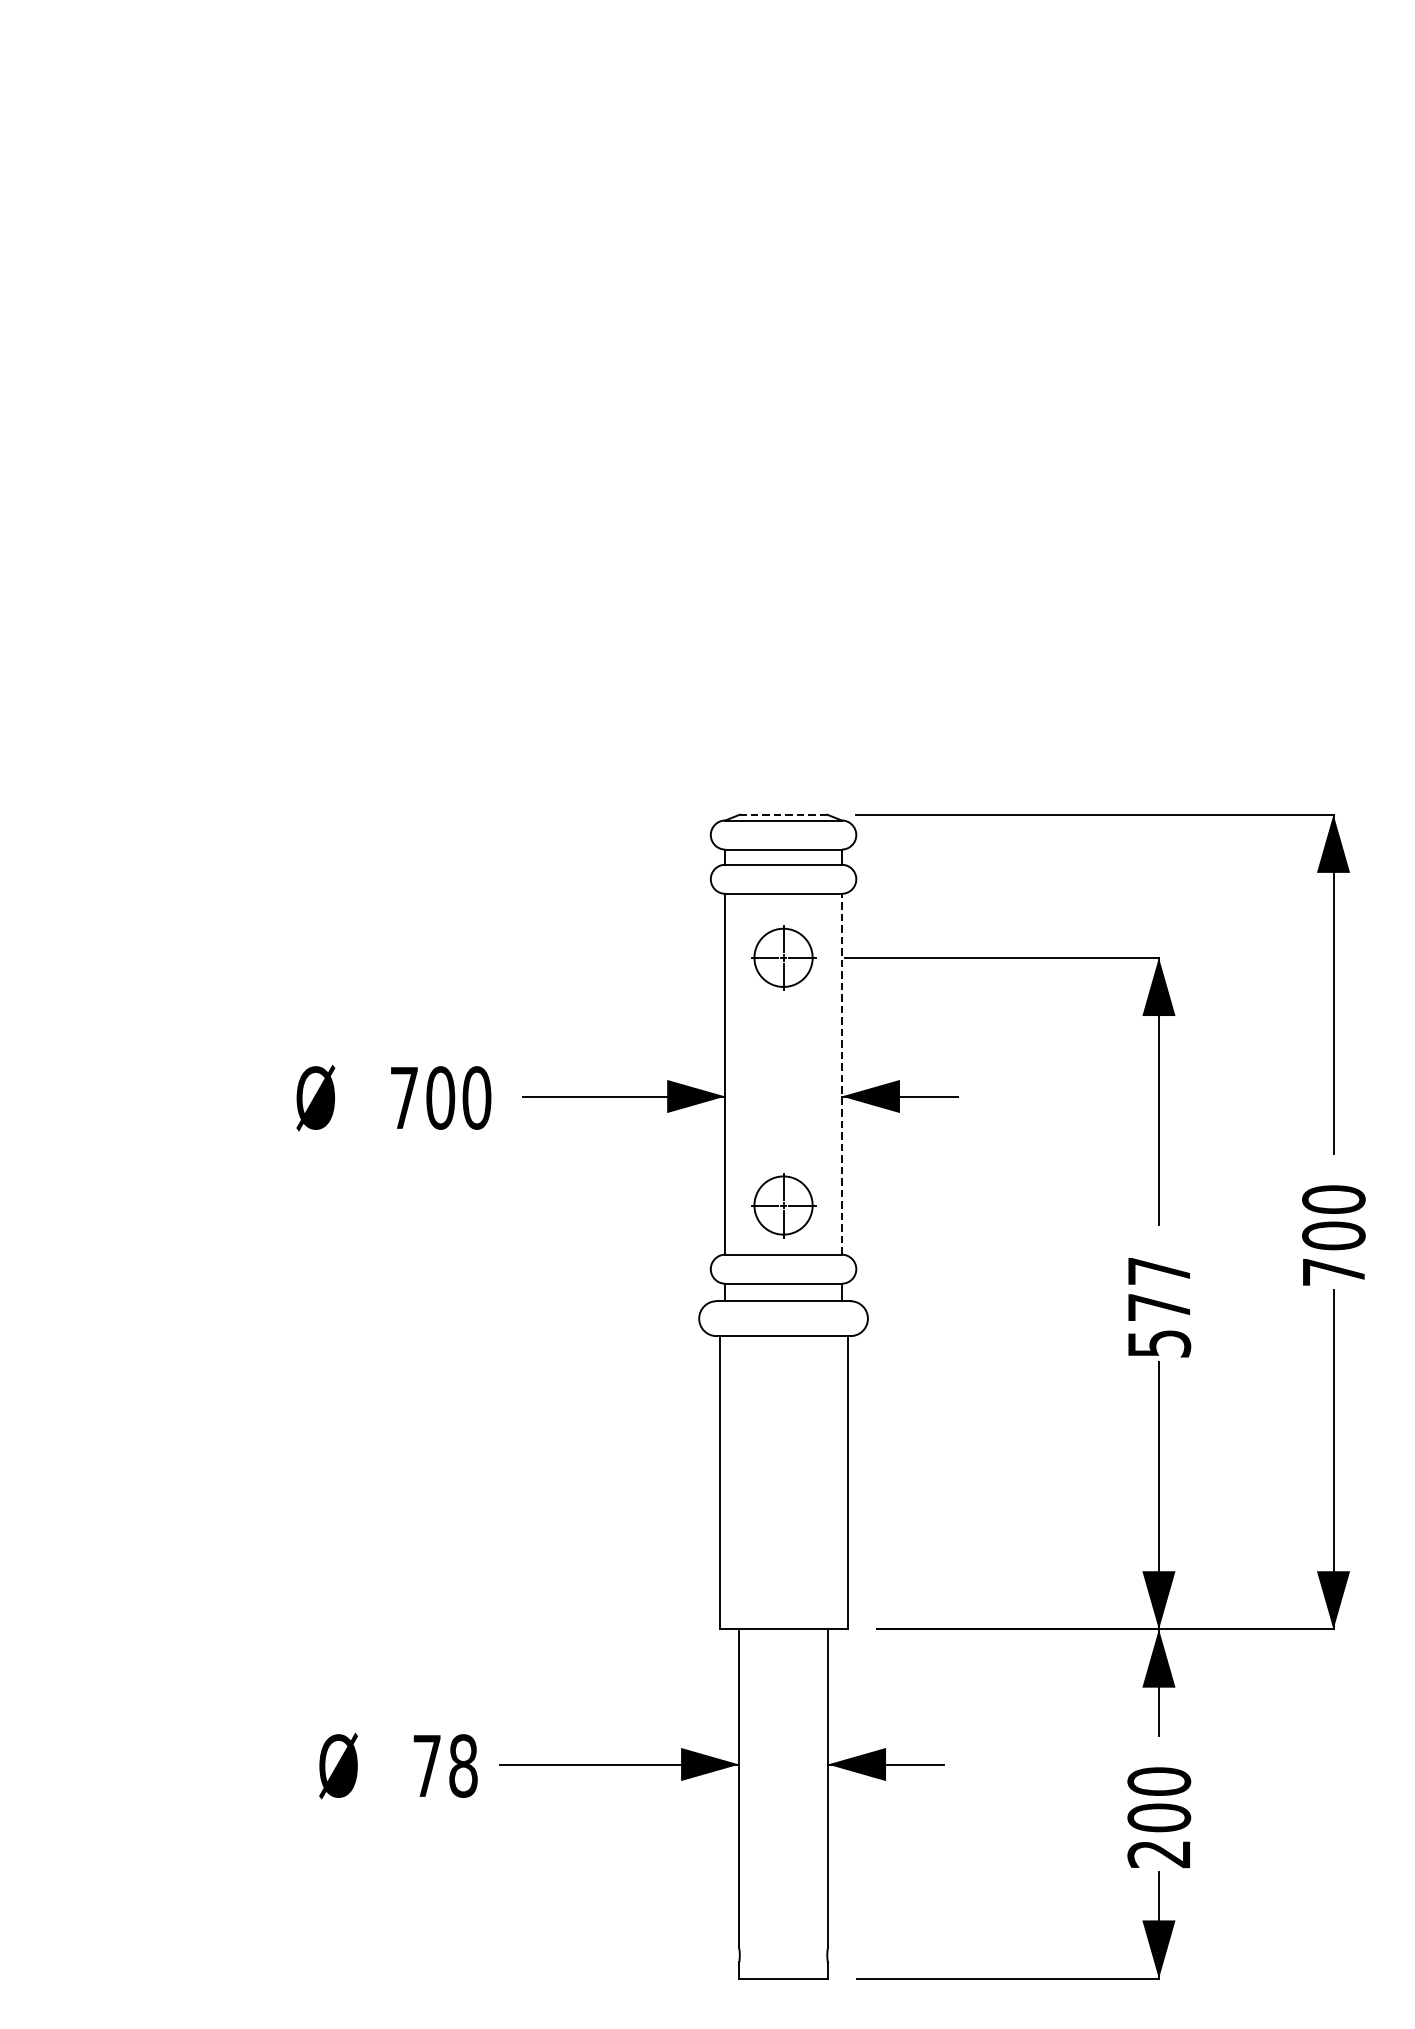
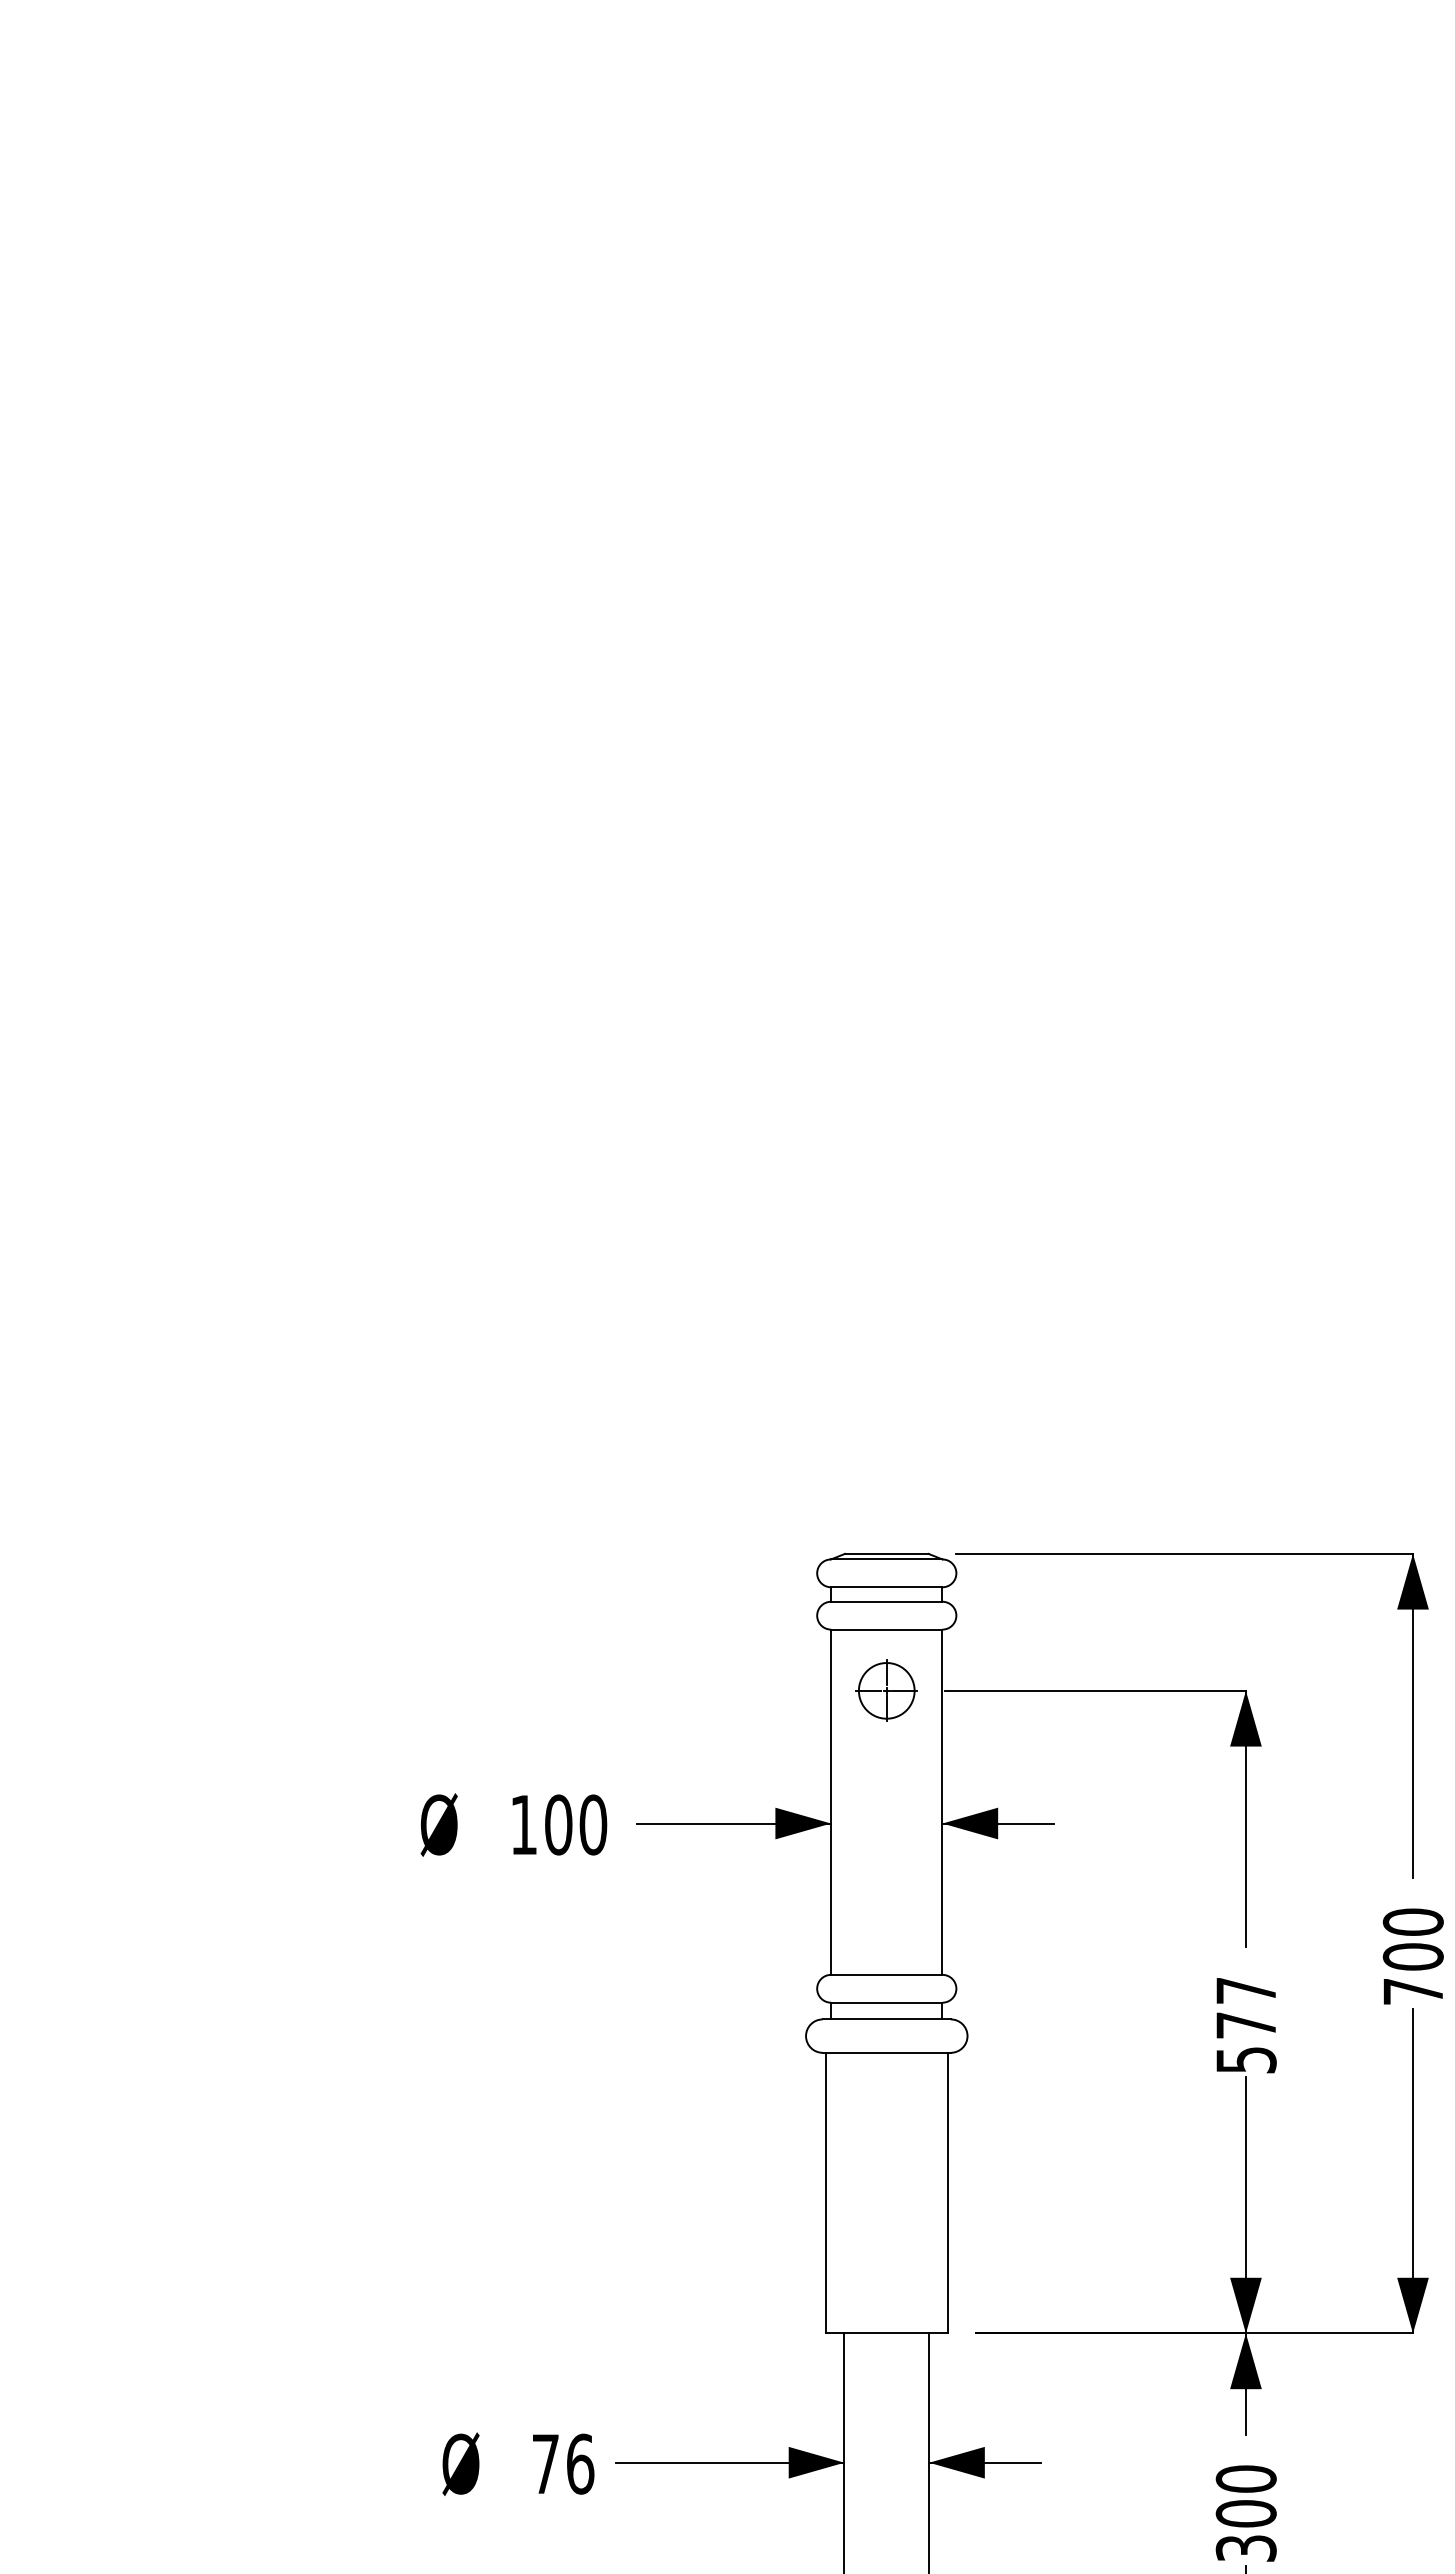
line: (783, 814) -> (886, 1553), dashed -> solid
line: (841, 1074) -> (942, 1802), dashed -> solid
text: (403, 1097) -> (523, 1824), 700 -> 100
part: (783, 1205) -> (886, 1927), removed
text: (463, 1765) -> (580, 2463), 78 -> 76
text: (1159, 1854) -> (1246, 2548), 200 -> 300

